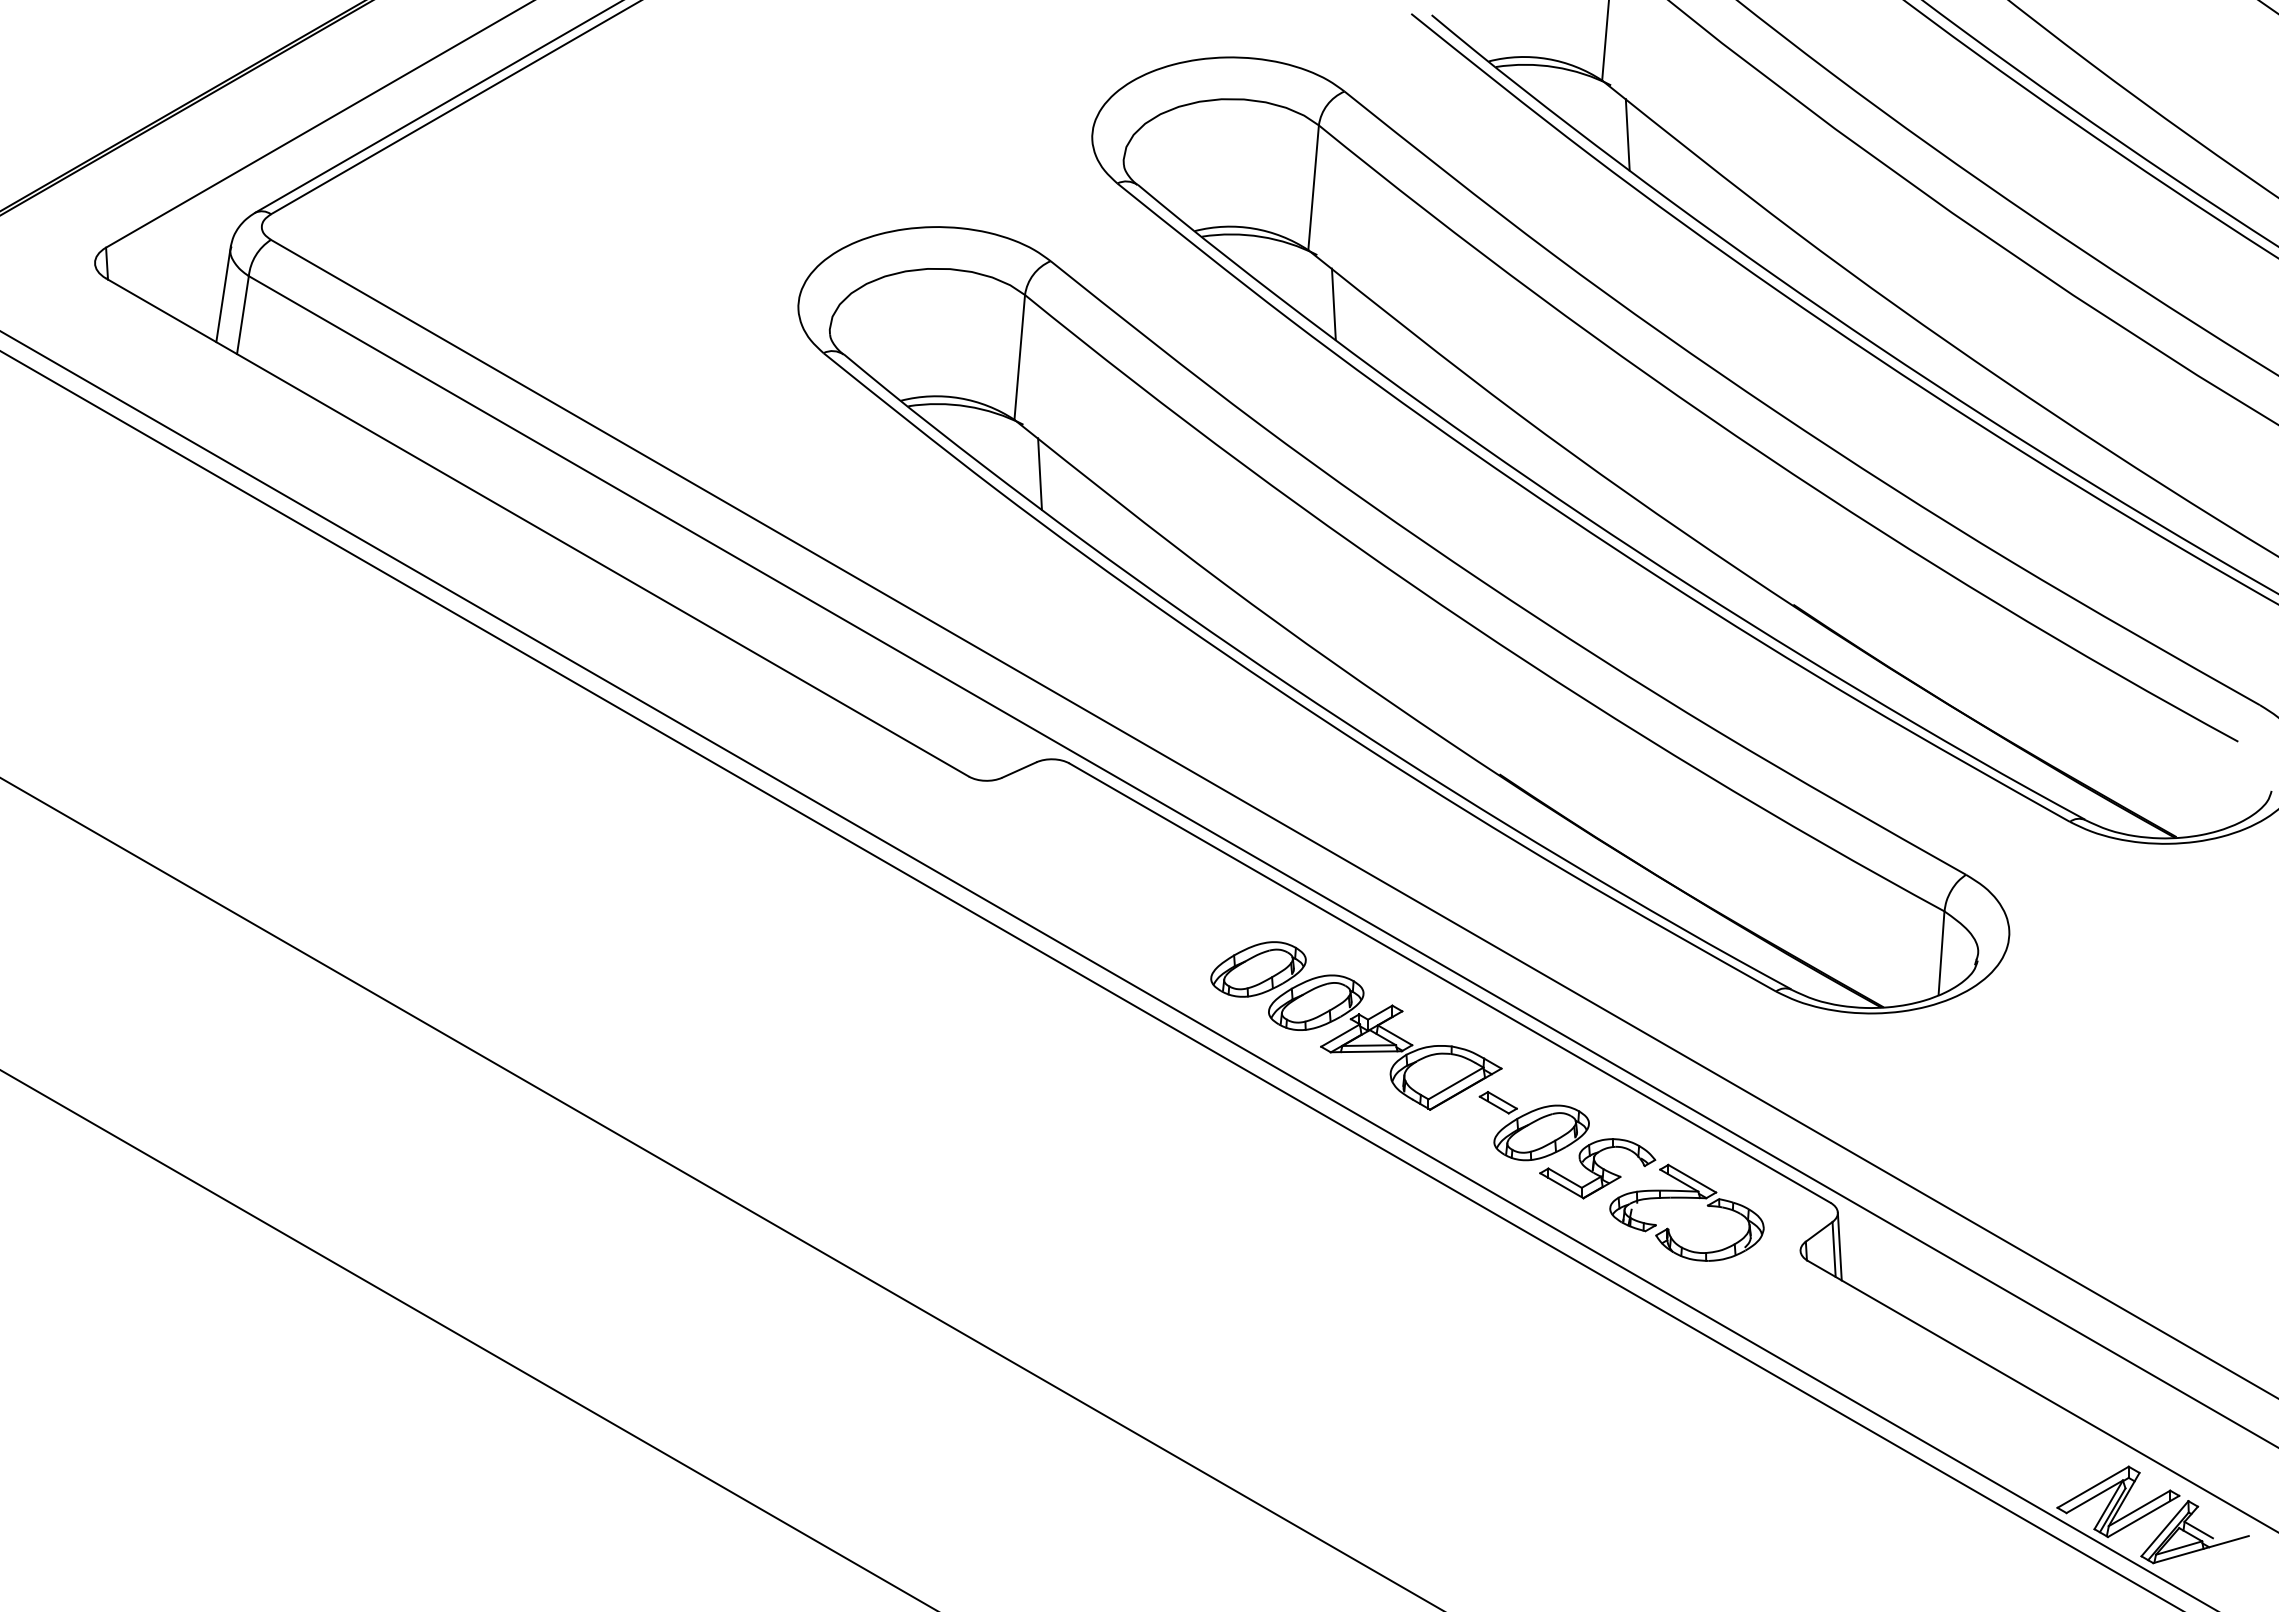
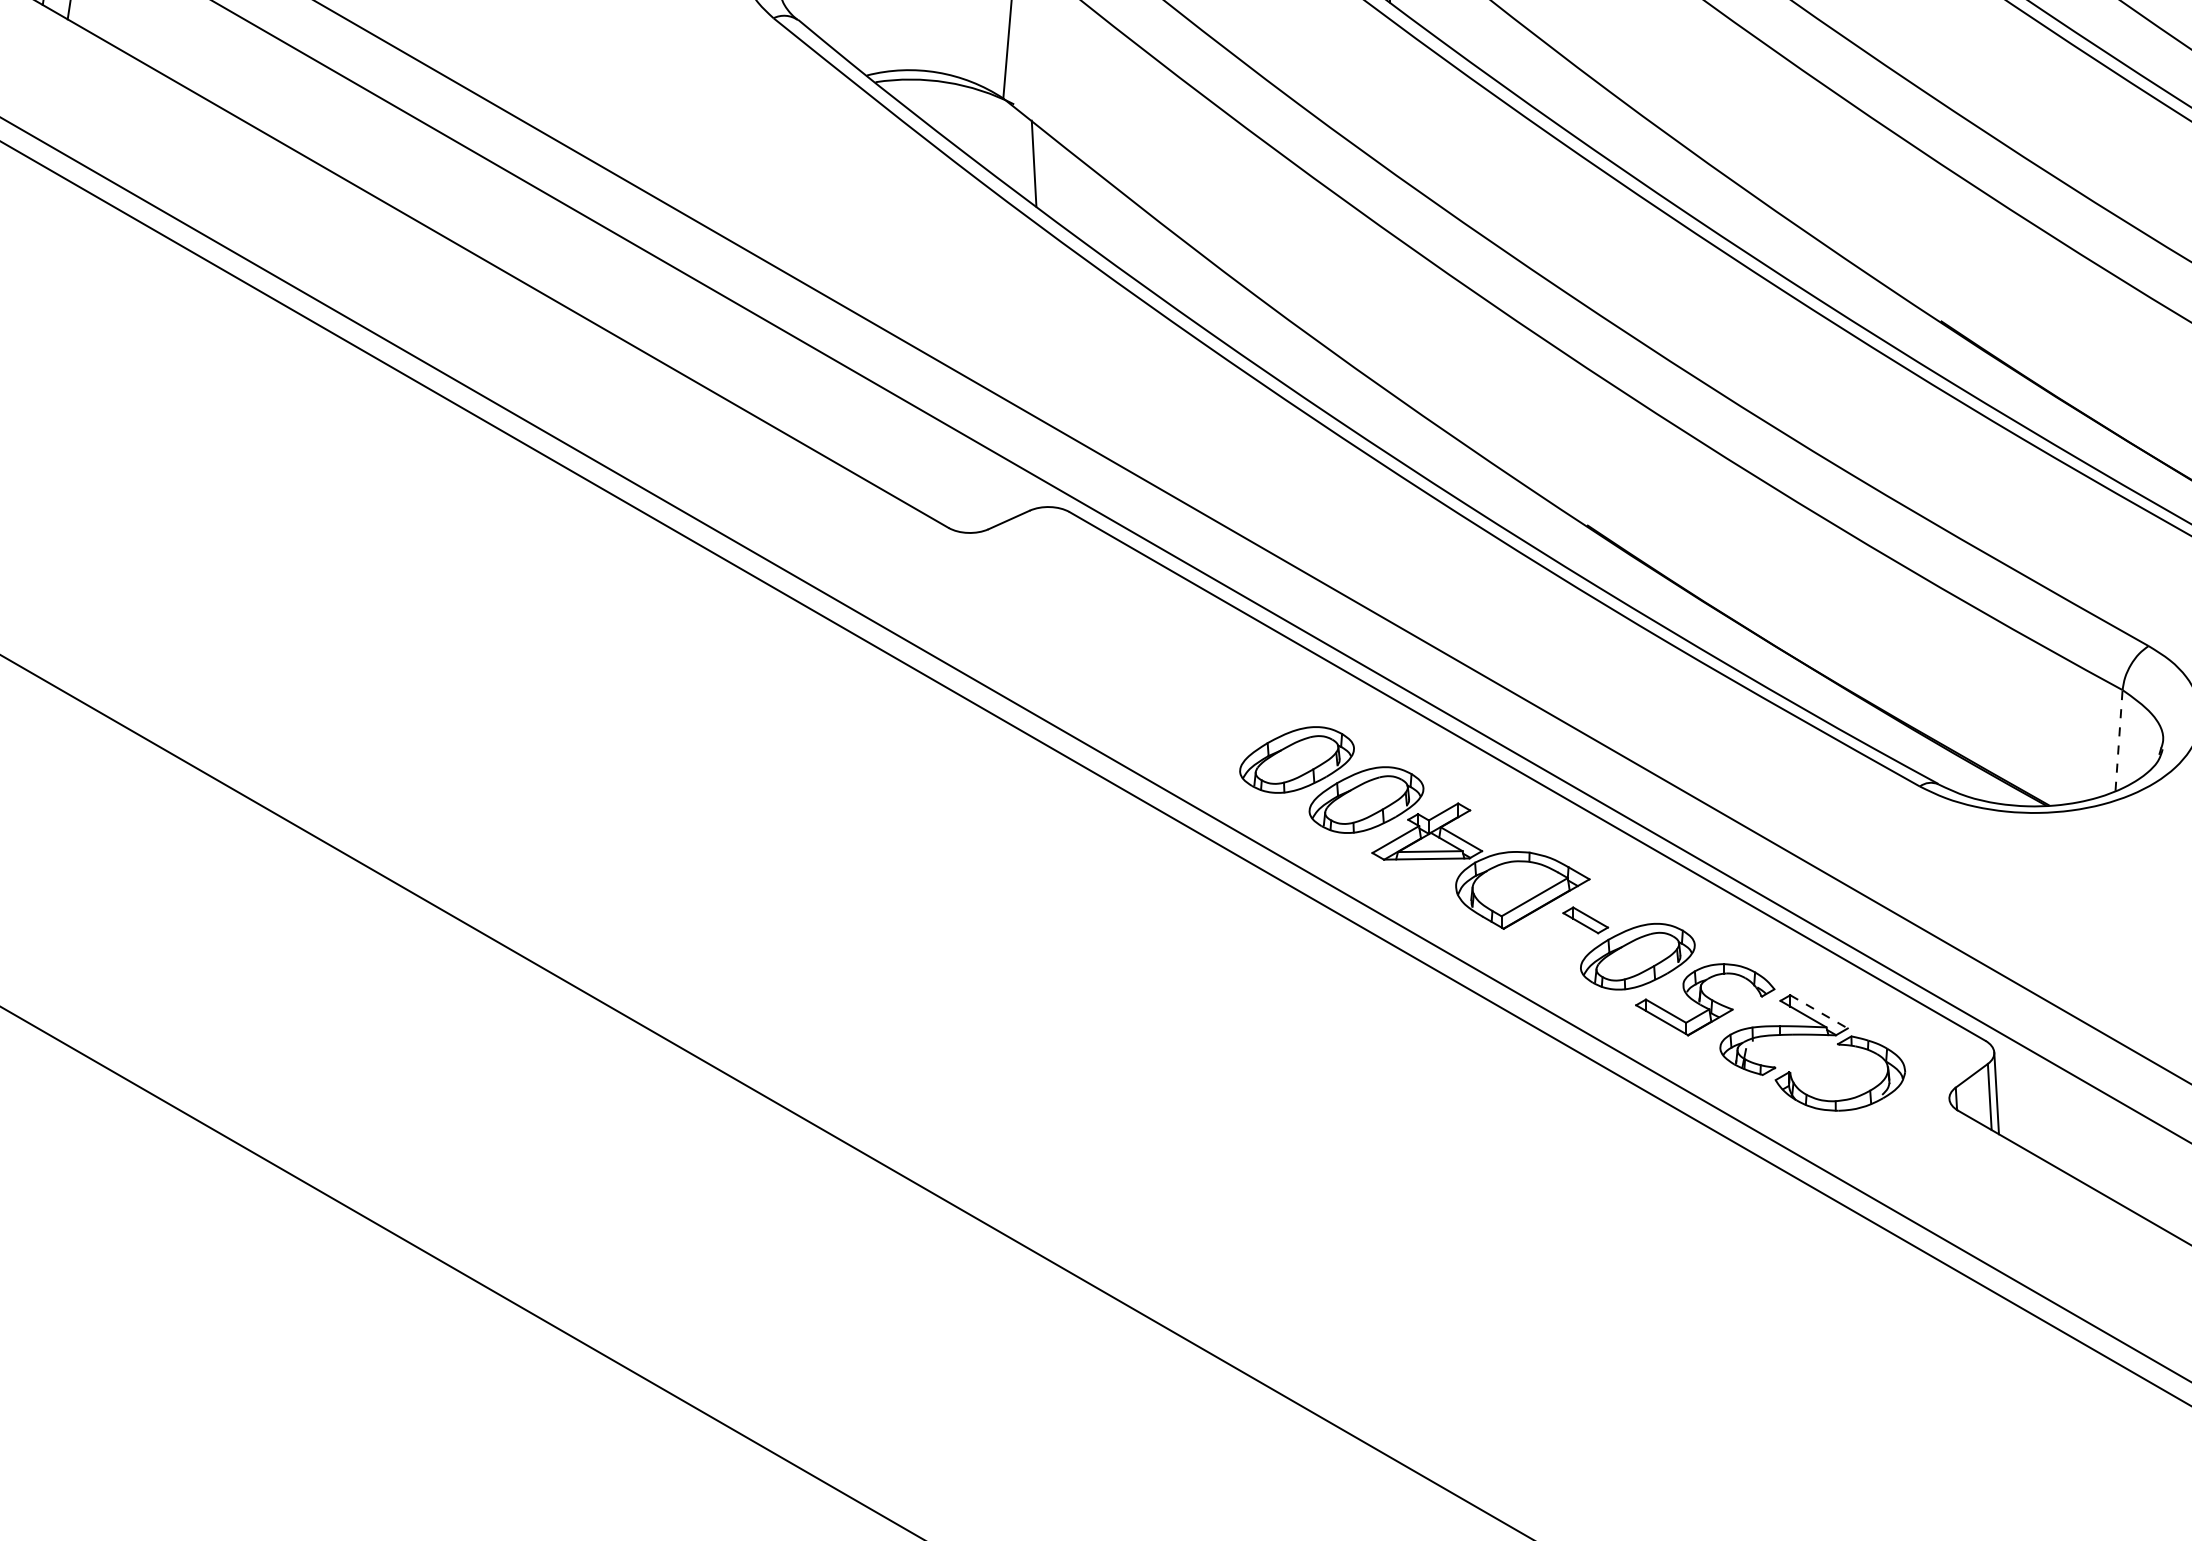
line: (1941, 953) -> (2119, 740), solid -> dashed
line: (1692, 1178) -> (1819, 1011), solid -> dashed

